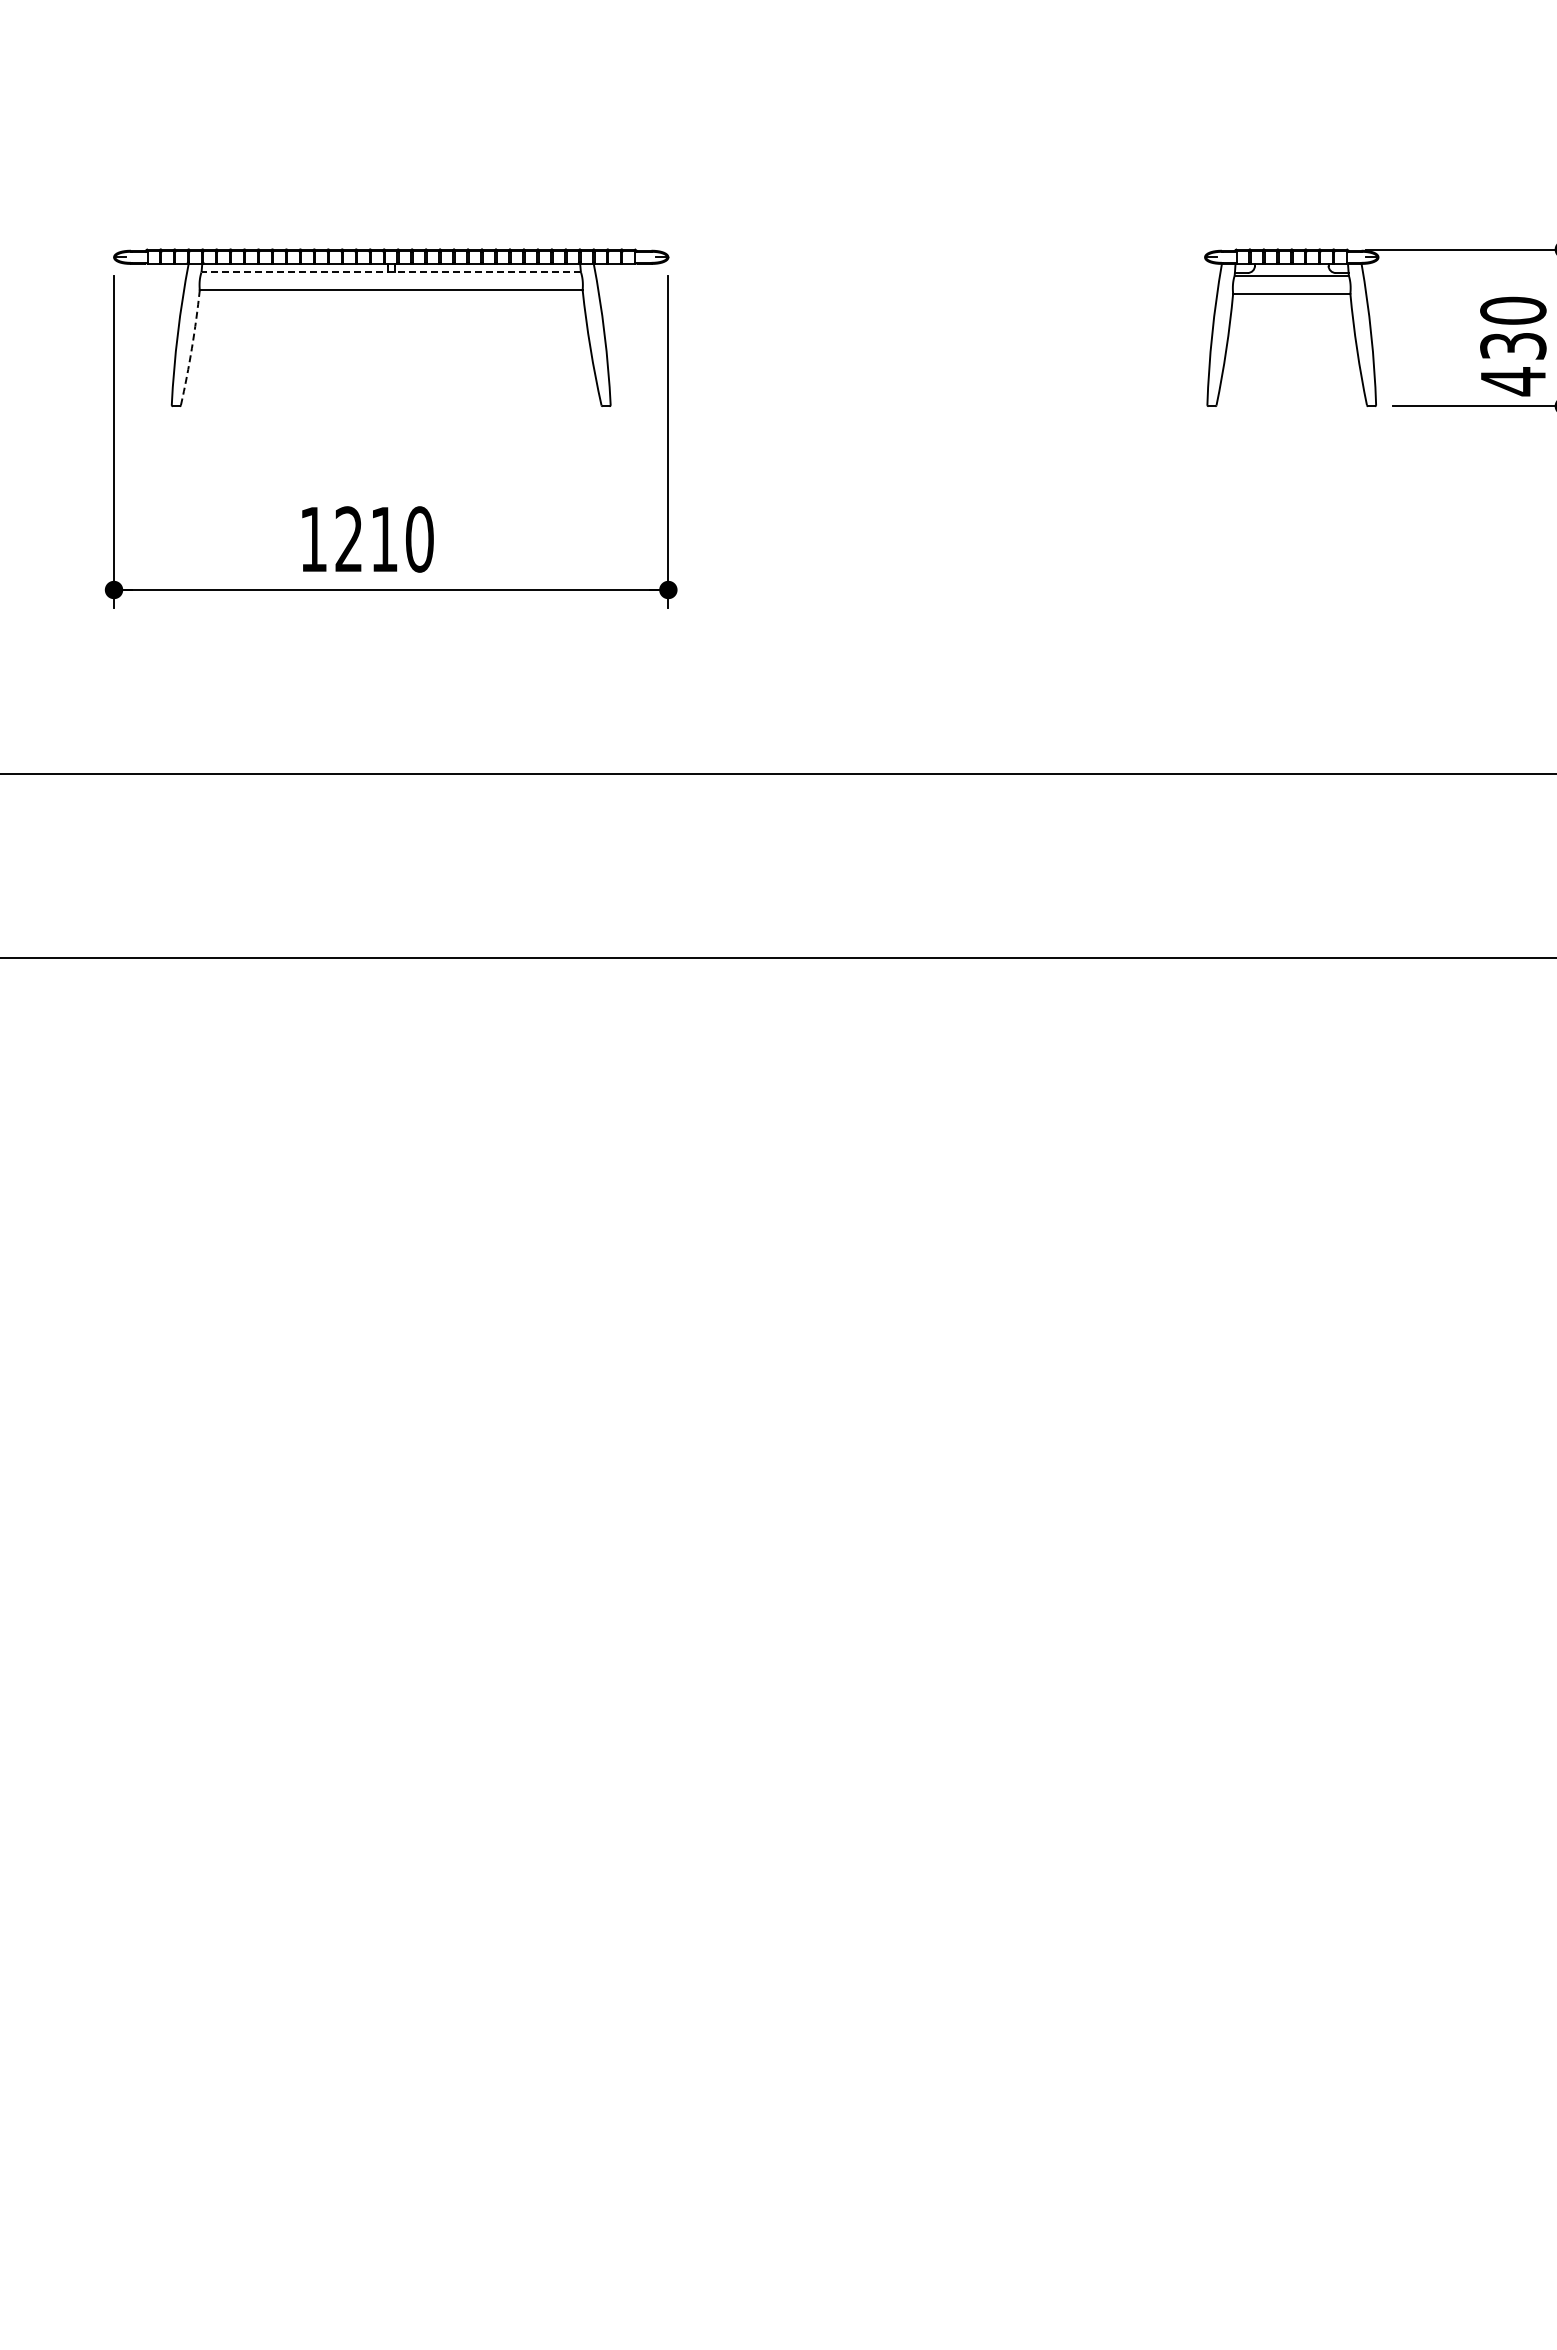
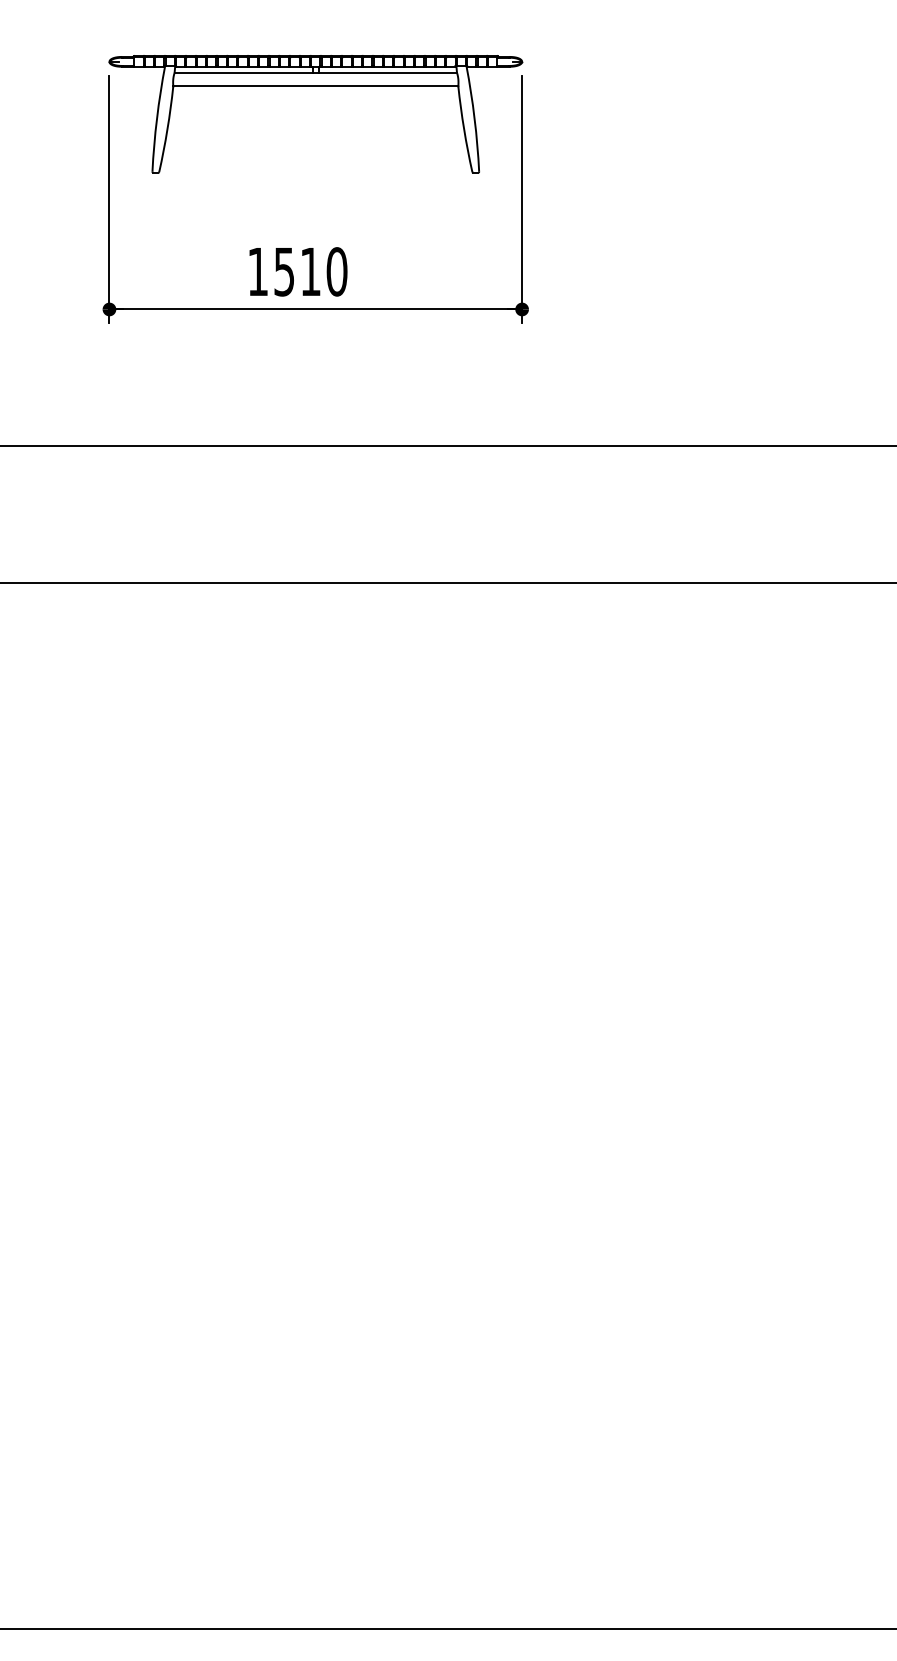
line: (391, 272) -> (316, 73), dashed -> solid
arc: (191, 348) -> (167, 129), dashed -> solid
text: (348, 539) -> (284, 271), 1210 -> 1510

